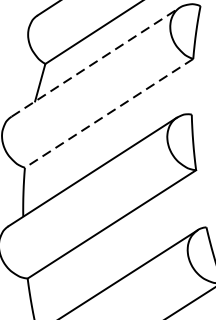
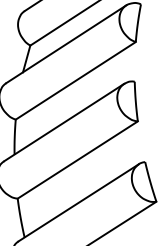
line: (96, 62) -> (66, 44), dashed -> solid
line: (108, 114) -> (75, 81), dashed -> solid

